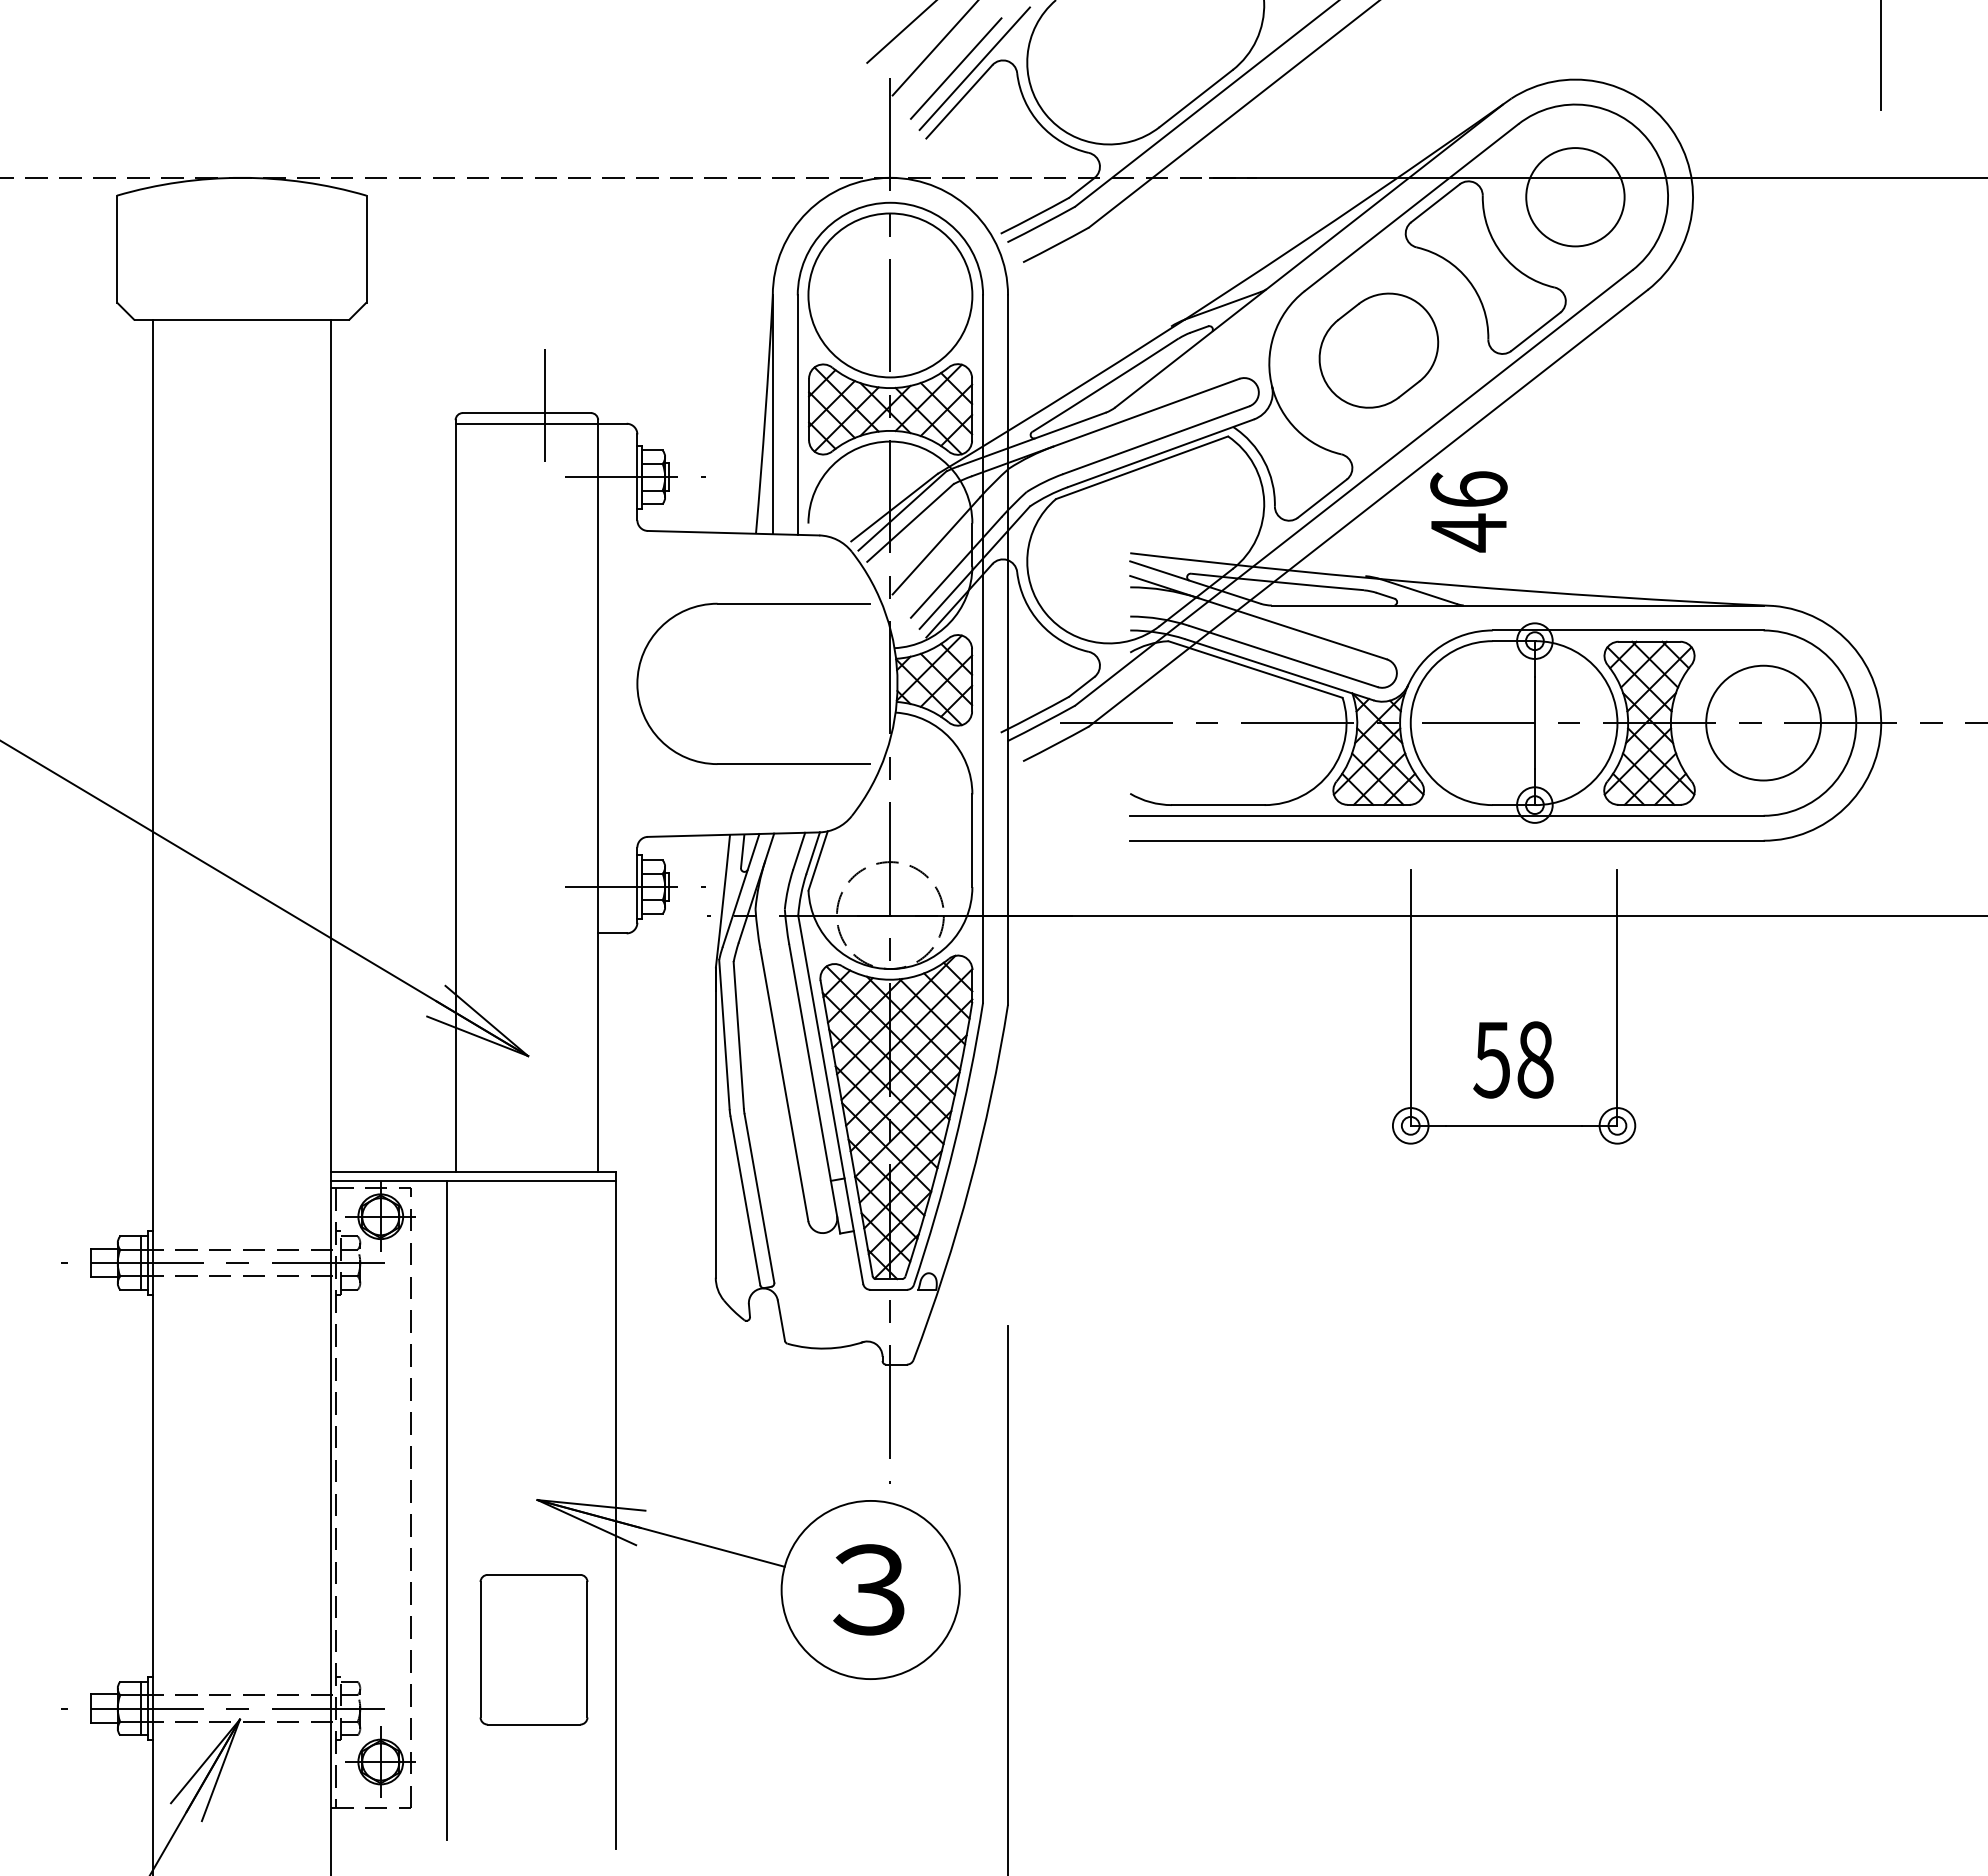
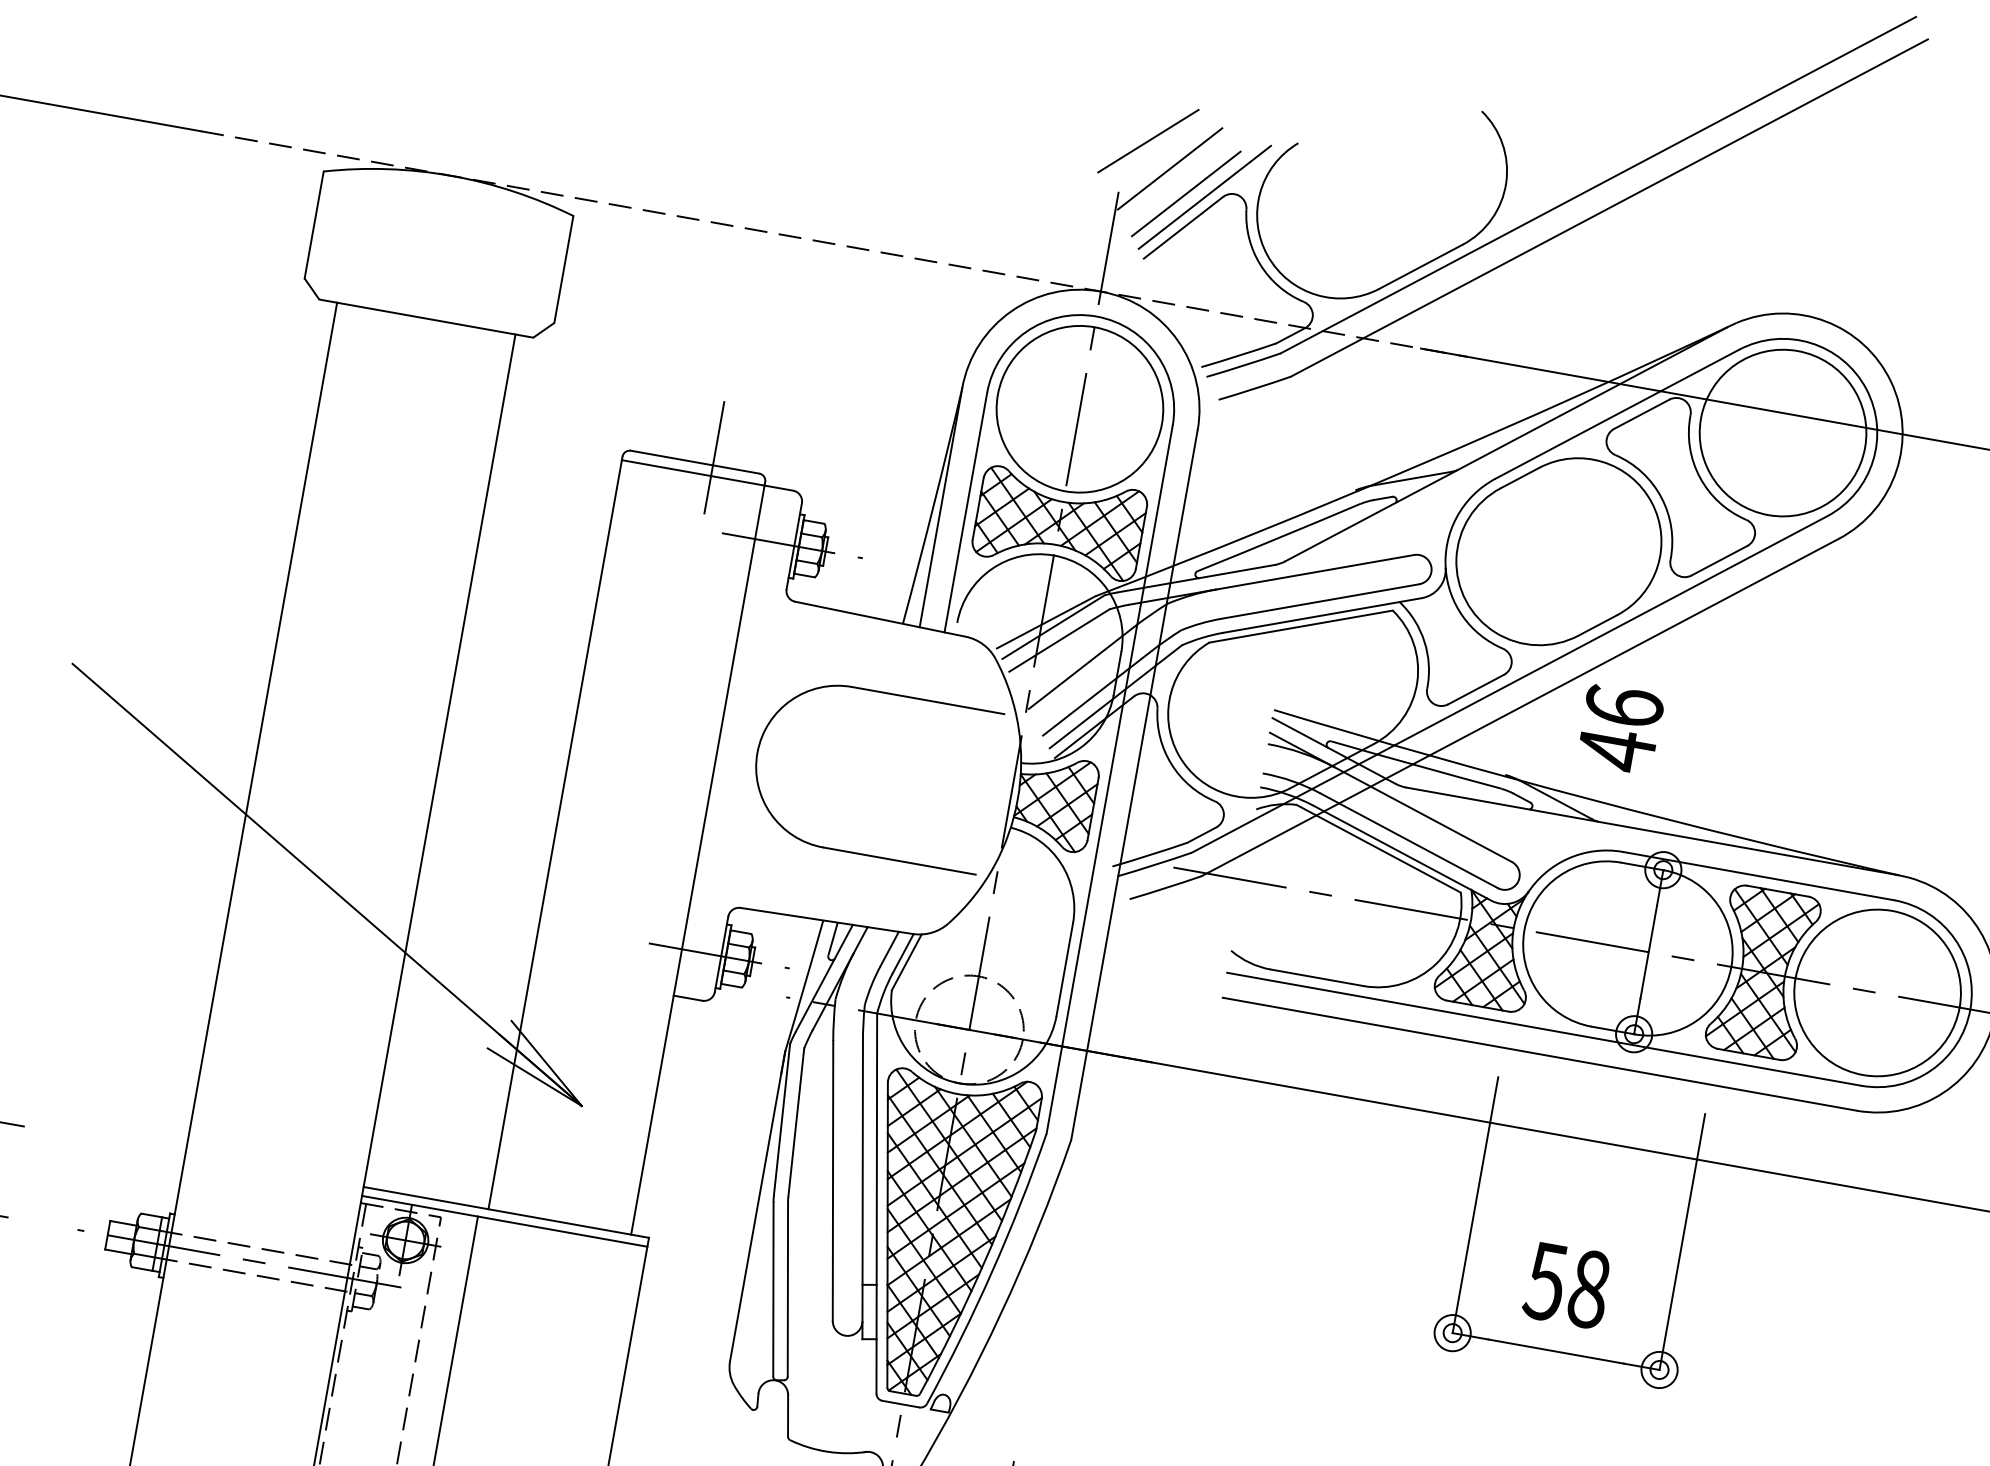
circle: (1575, 197) -> (1783, 433), size x1.67
part: (1378, 350) -> (1558, 551), size x1.67
circle: (1763, 723) -> (1877, 993), size x1.43

